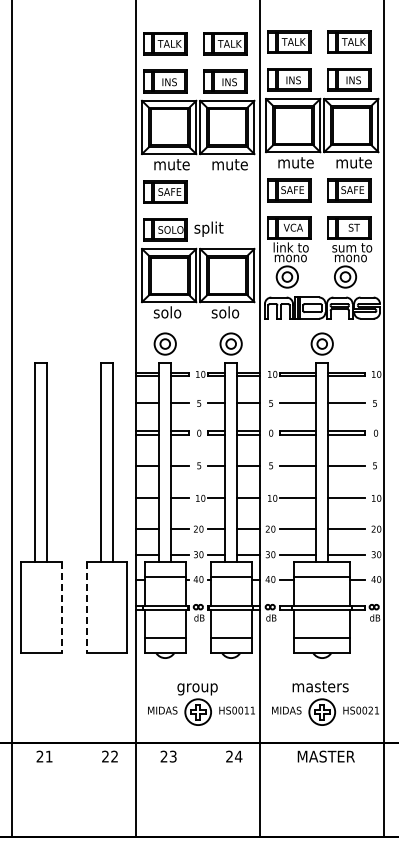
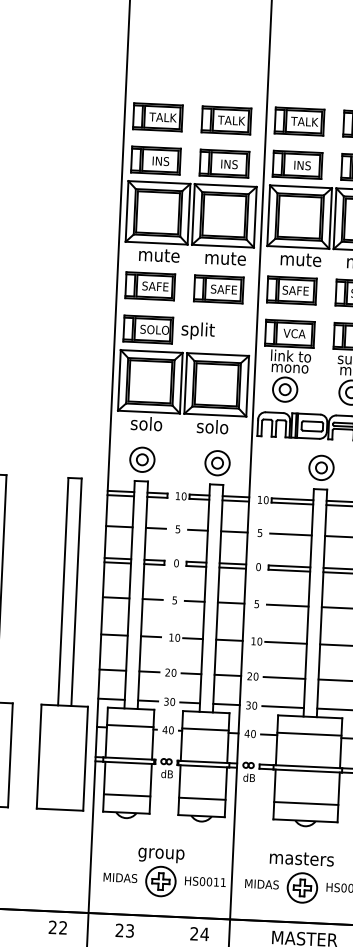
part: (225, 191) -> (219, 288), added
line: (61, 607) -> (10, 755), dashed -> solid
line: (86, 607) -> (38, 756), dashed -> solid

